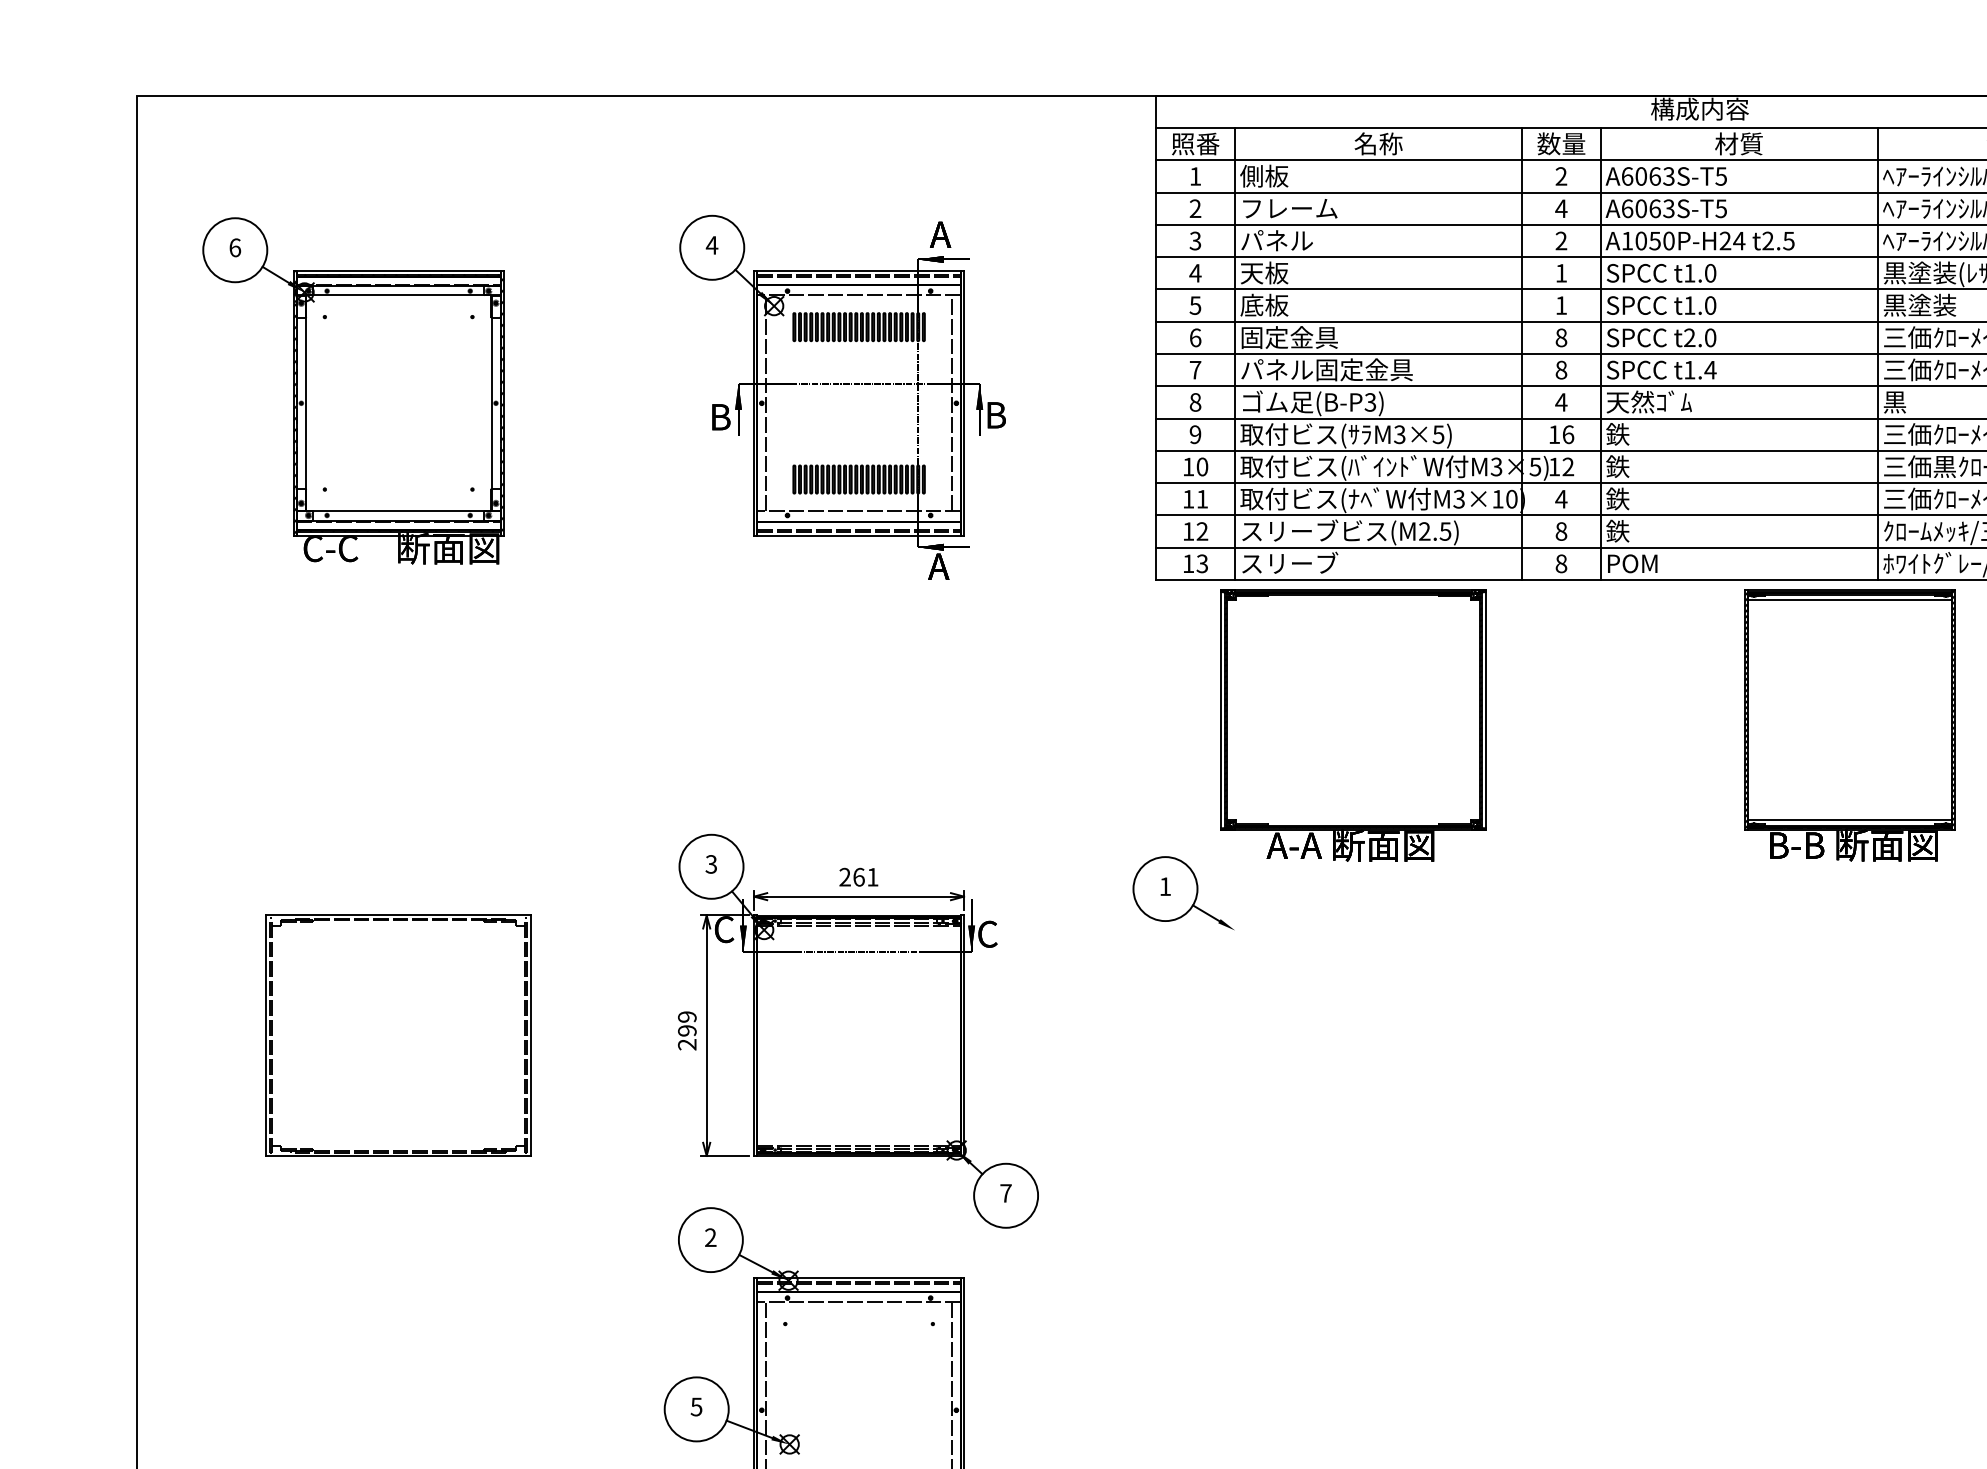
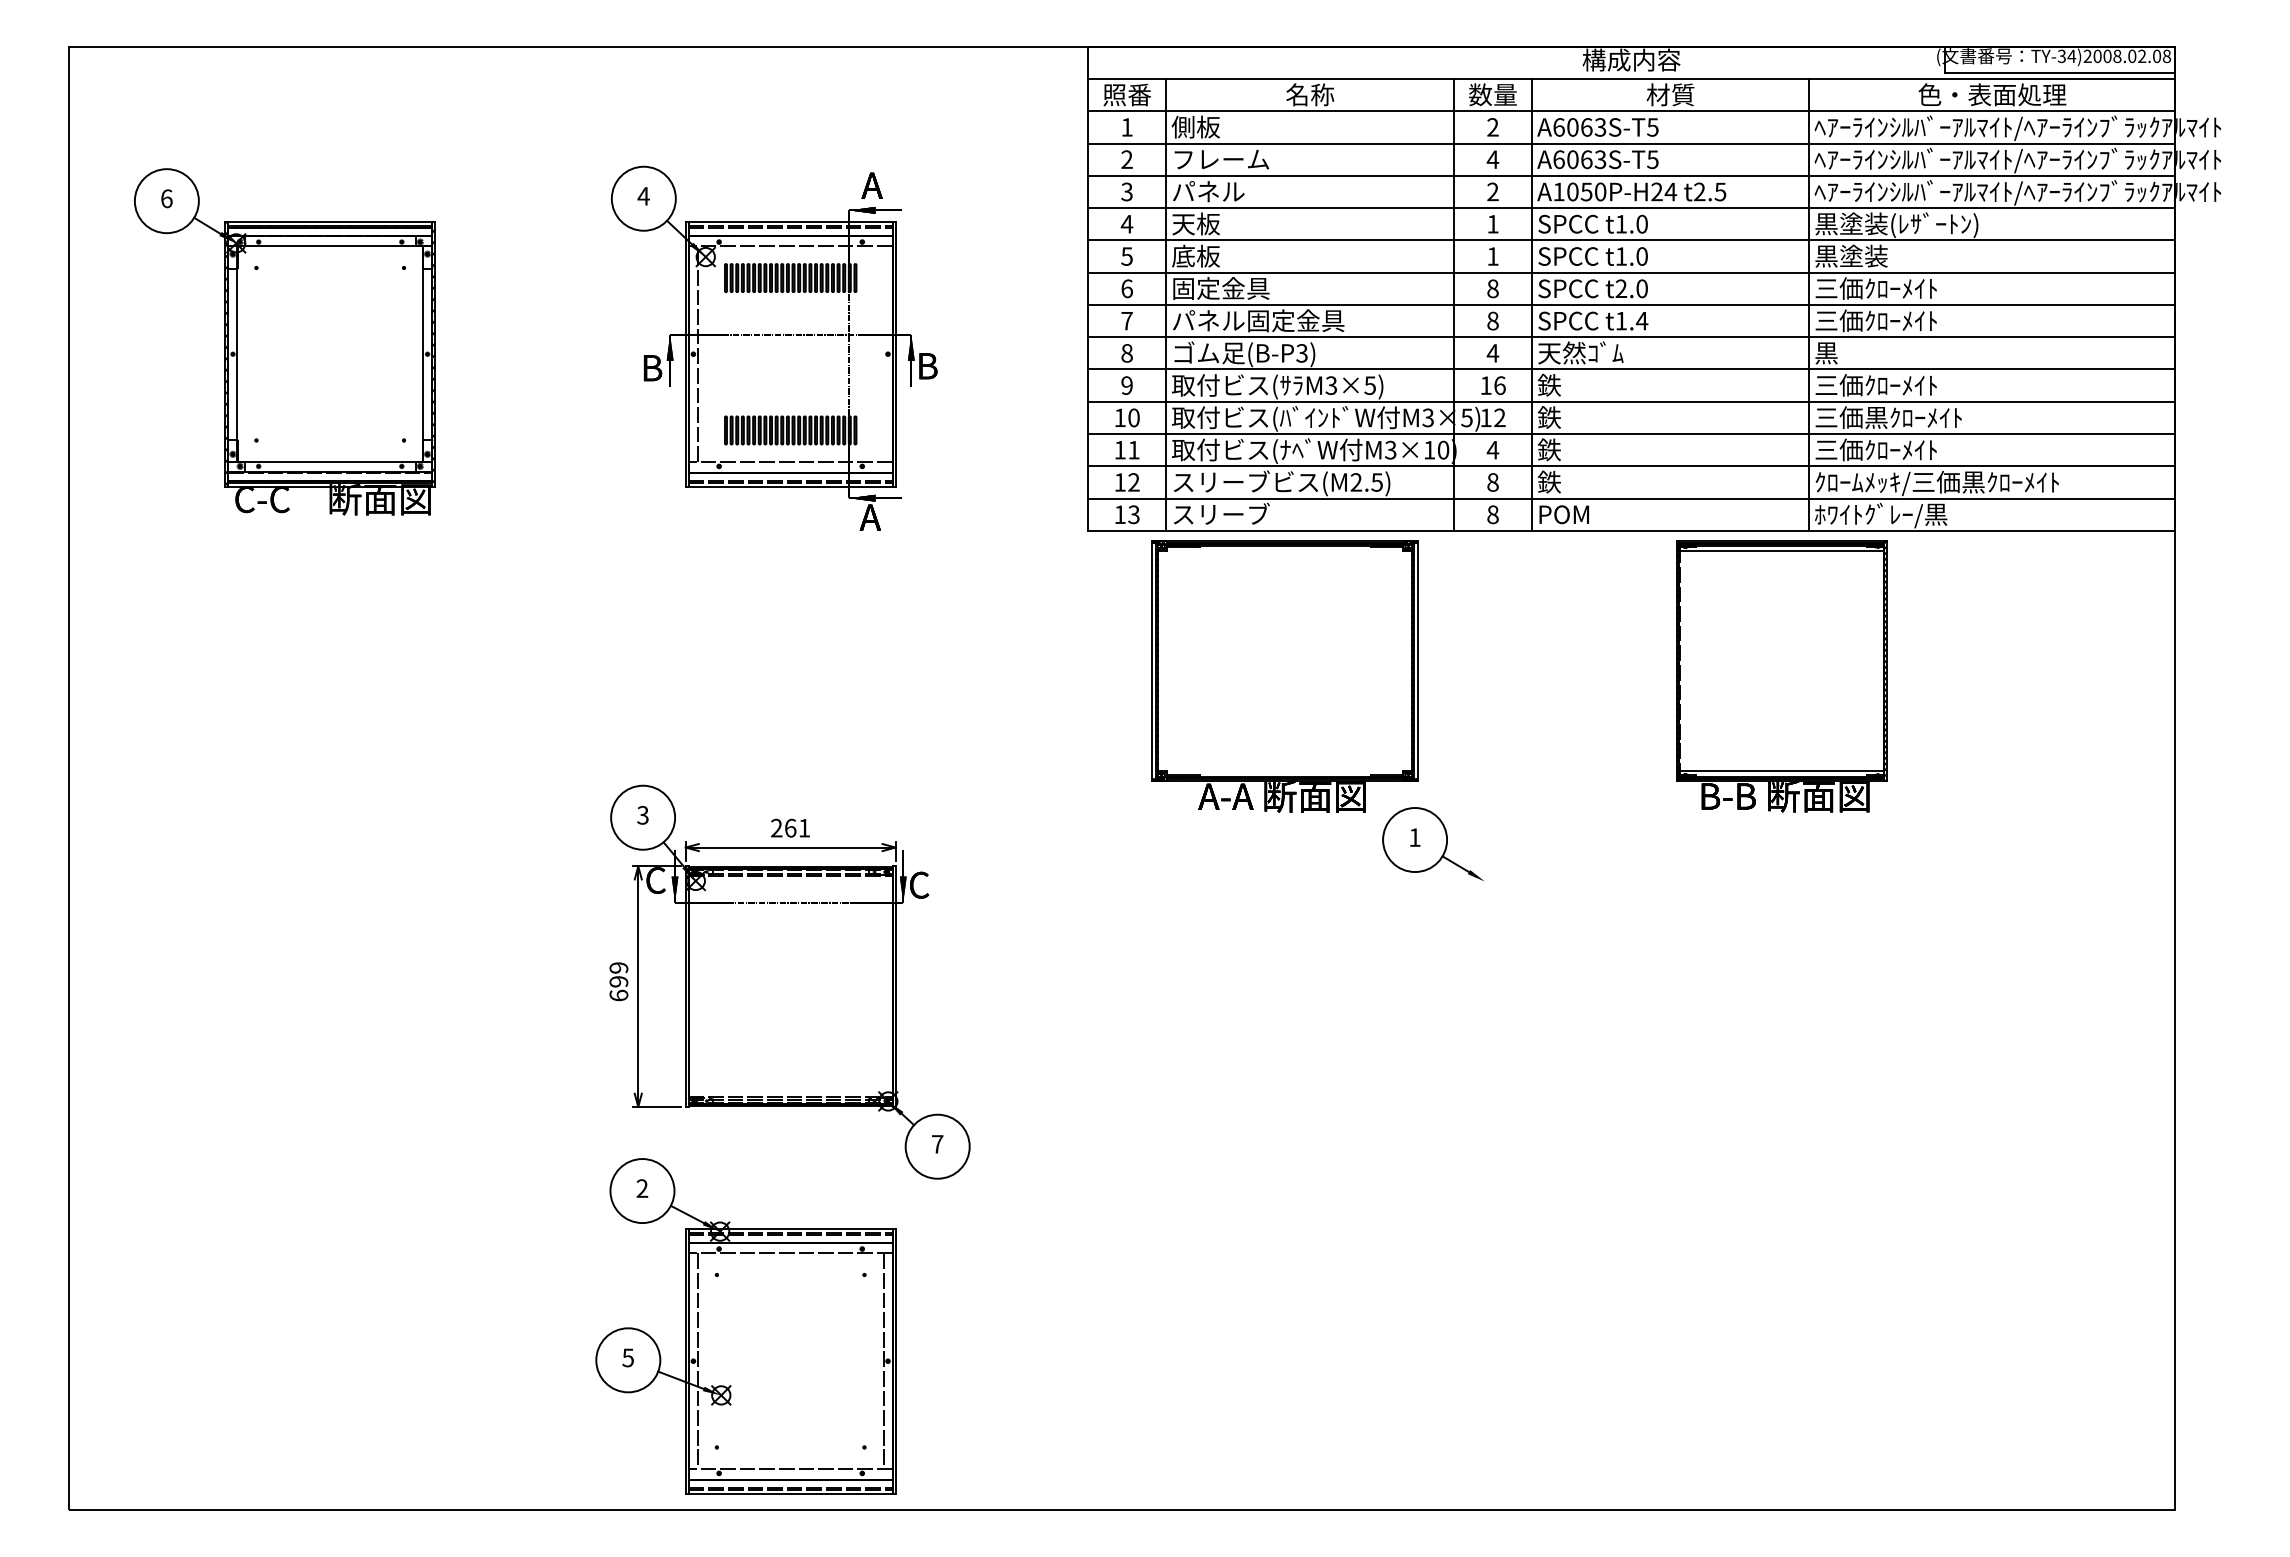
line: (951, 403) -> (883, 354), removed
part: (1182, 892) -> (1432, 843), moved
part: (398, 1035) -> (330, 986), removed
text: (686, 1044) -> (618, 995), 299 -> 699

